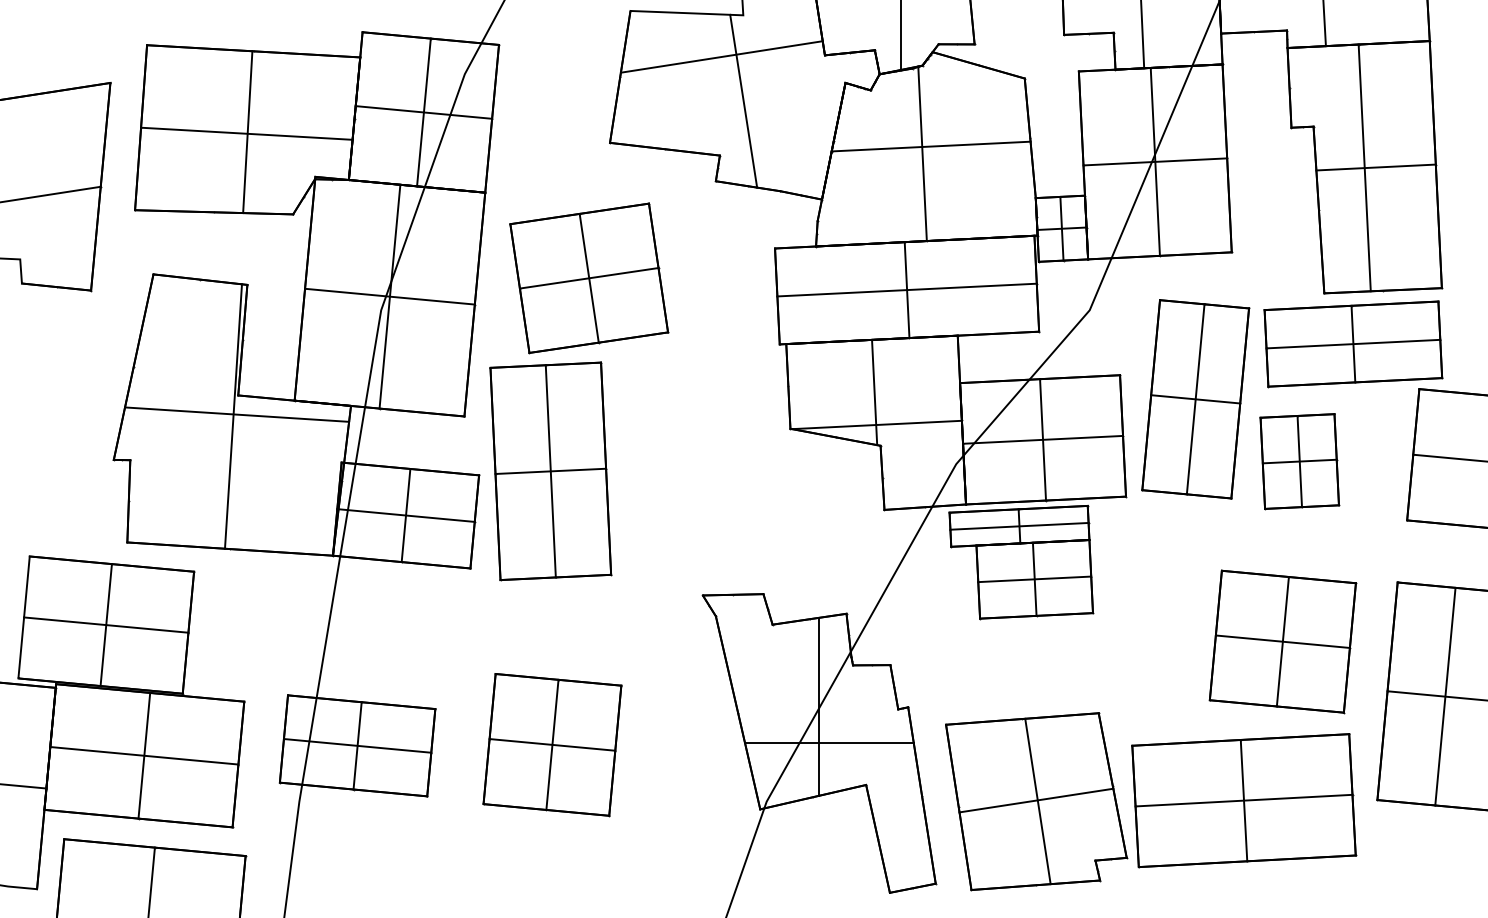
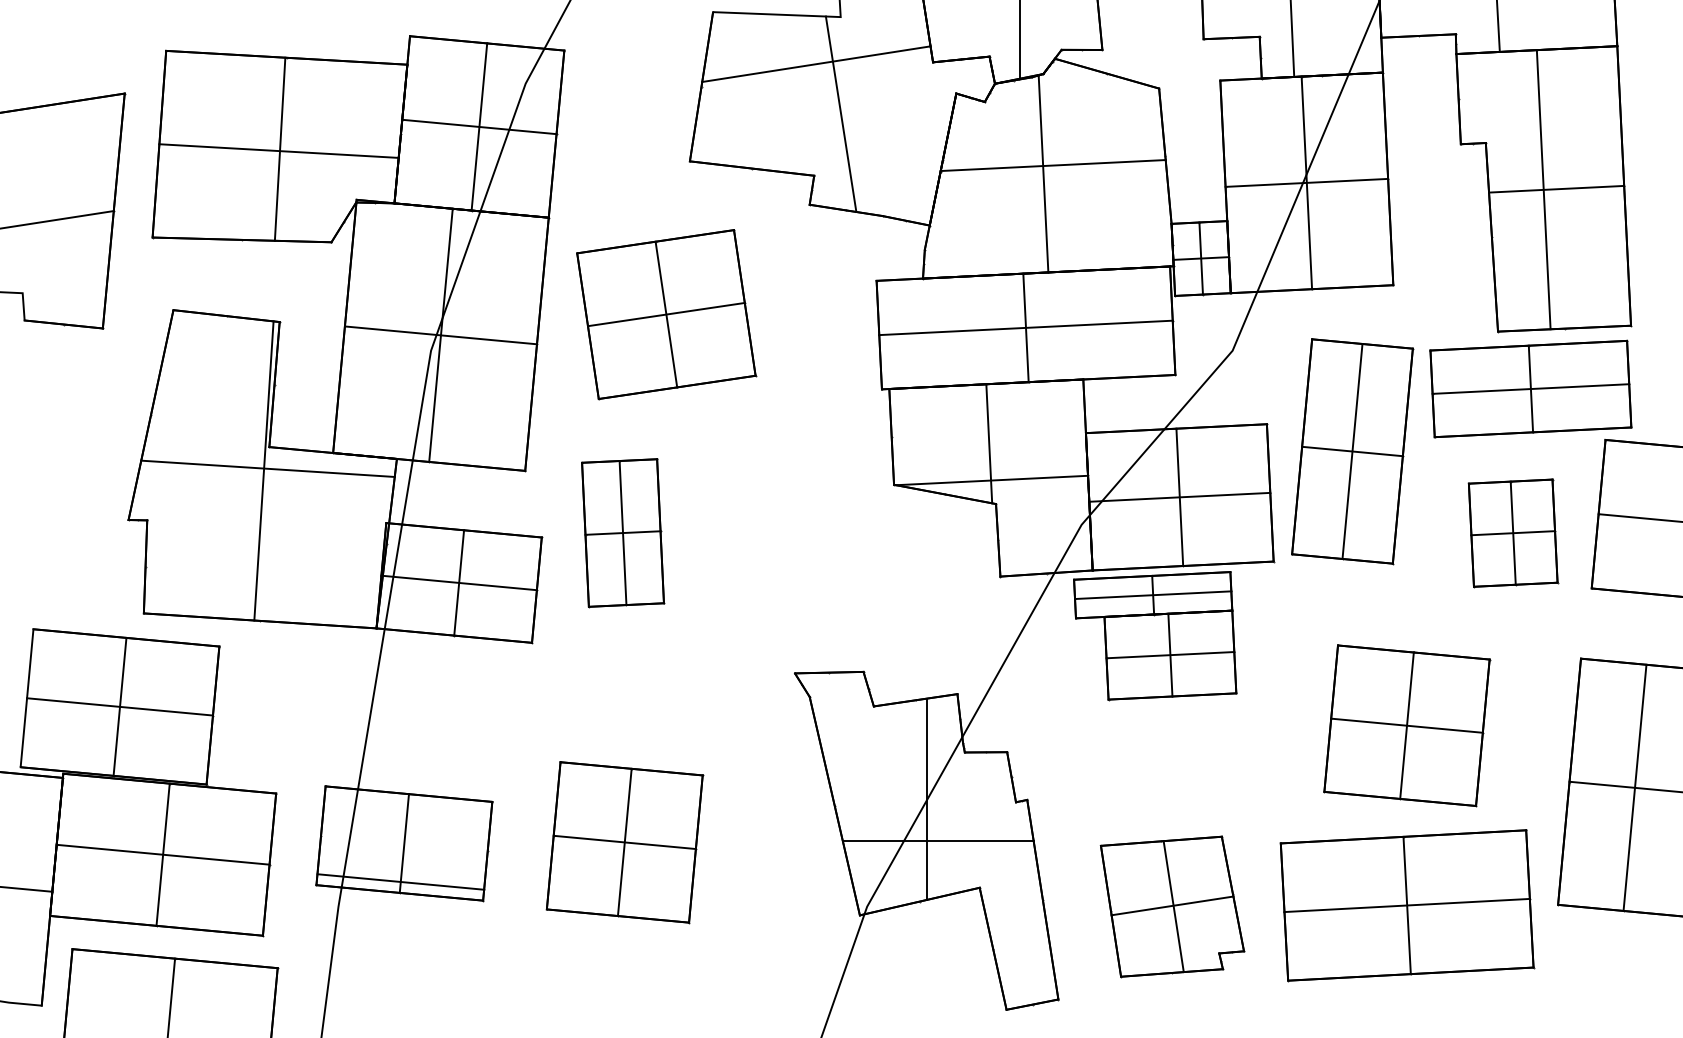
part: (1299, 461) -> (1512, 533), moved
part: (550, 471) -> (622, 533), size x0.6
part: (1282, 641) -> (1406, 725), moved
line: (357, 745) -> (400, 881), moved
part: (1036, 801) -> (1172, 906), size x0.7

